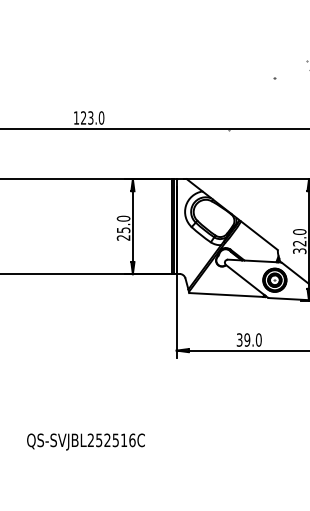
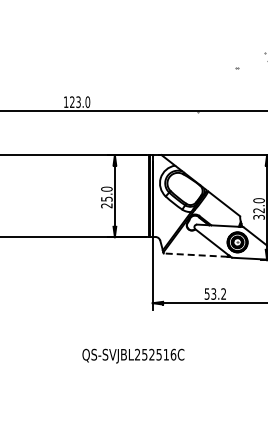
line: (226, 295) -> (195, 255), solid -> dashed
text: (249, 339) -> (215, 293), 39.0 -> 53.2
text: (86, 441) -> (133, 355), moved

